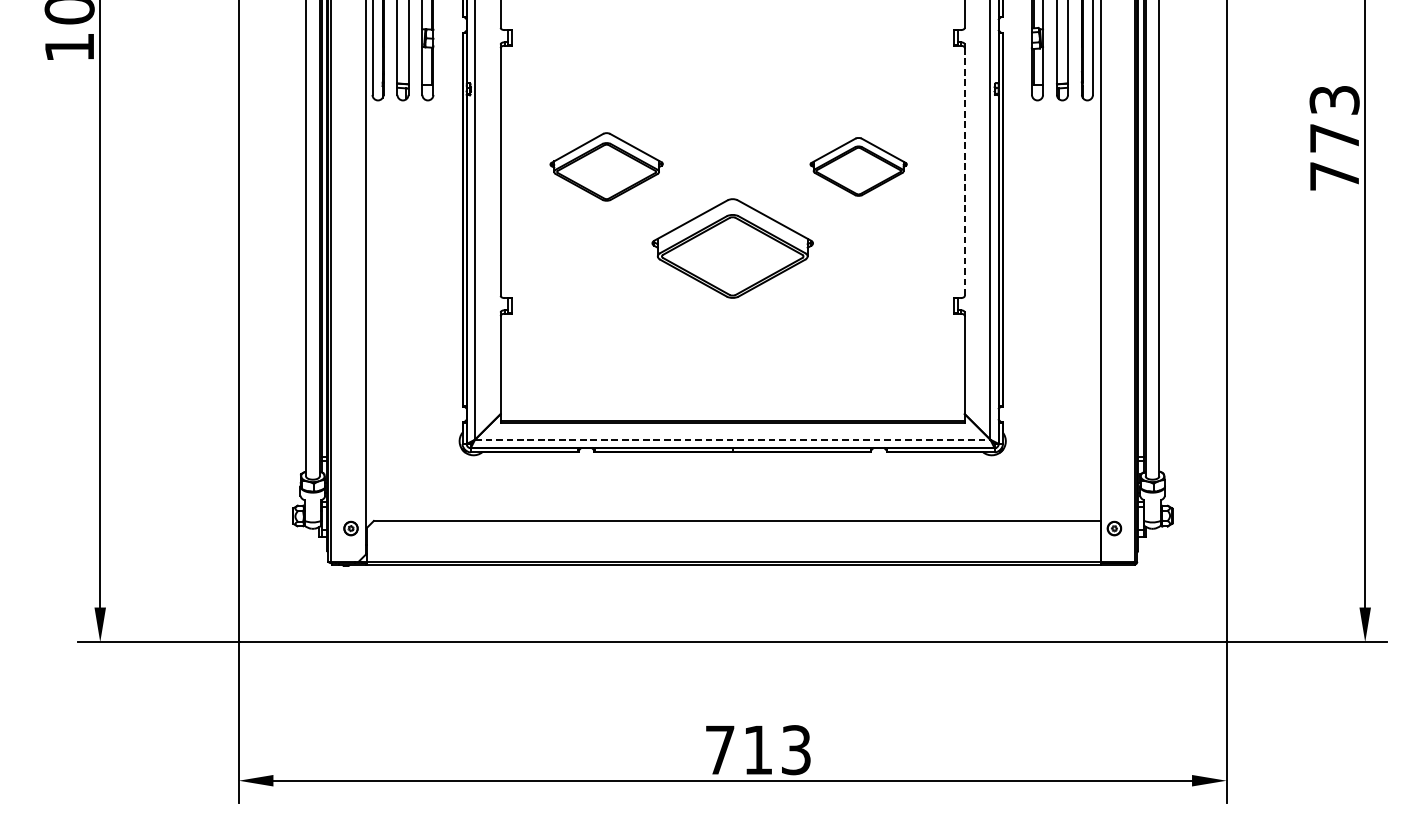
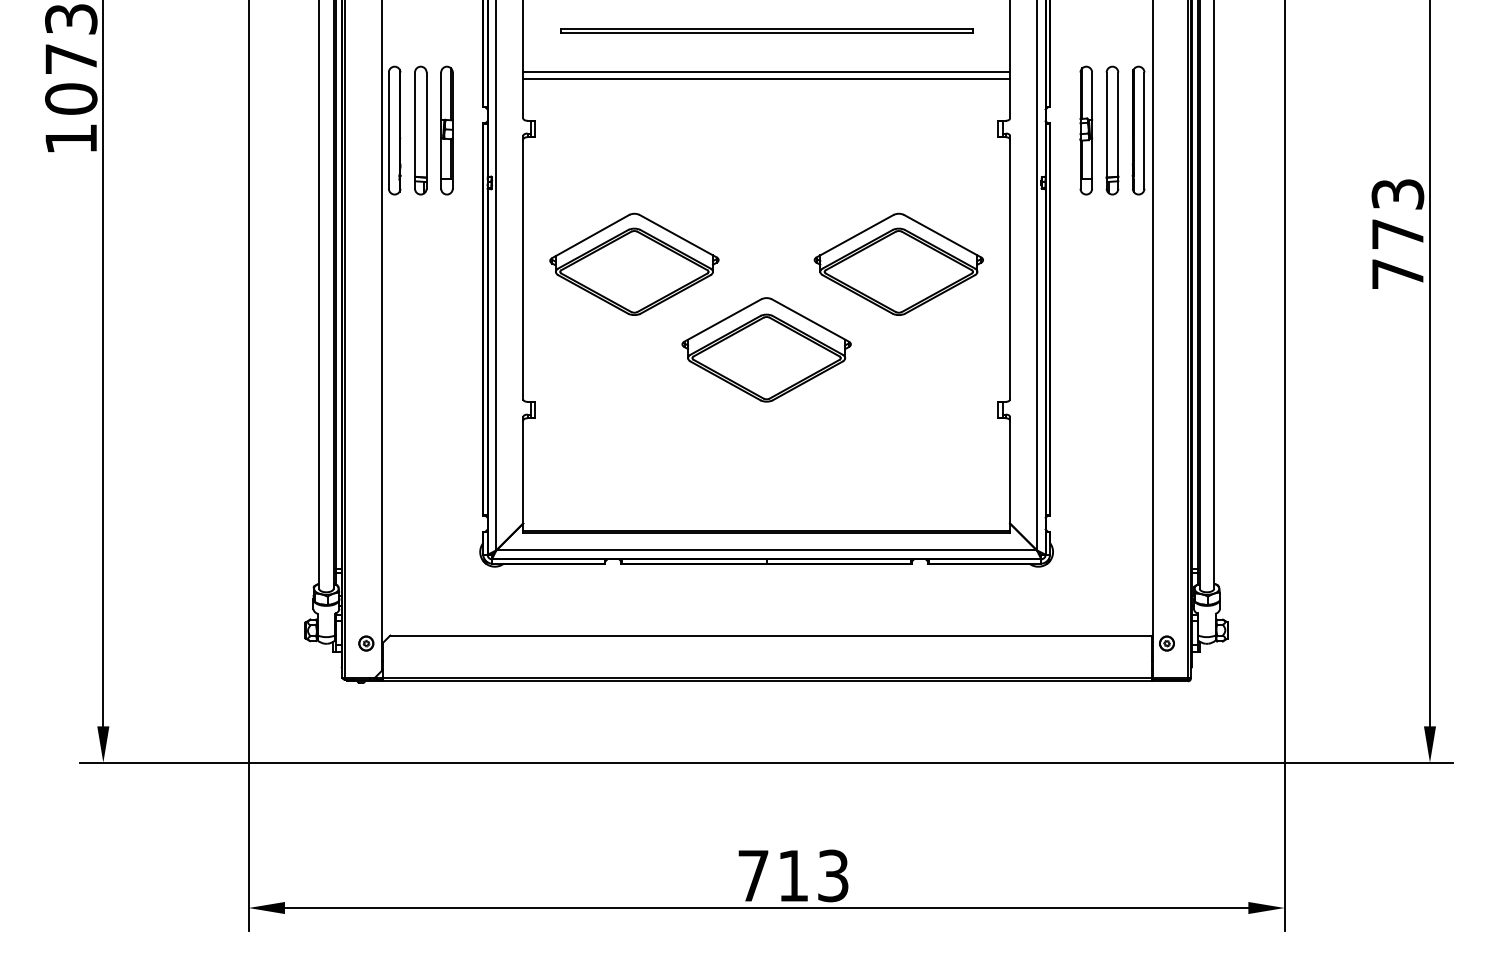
part: (606, 166) -> (634, 263), size x1.43
part: (858, 166) -> (898, 263), size x1.67
line: (965, 171) -> (1010, 269), dashed -> solid
line: (733, 439) -> (767, 550), dashed -> solid

